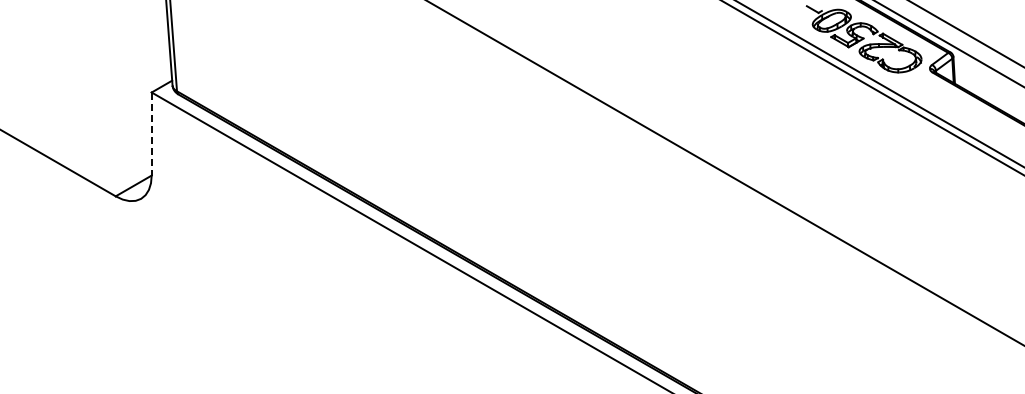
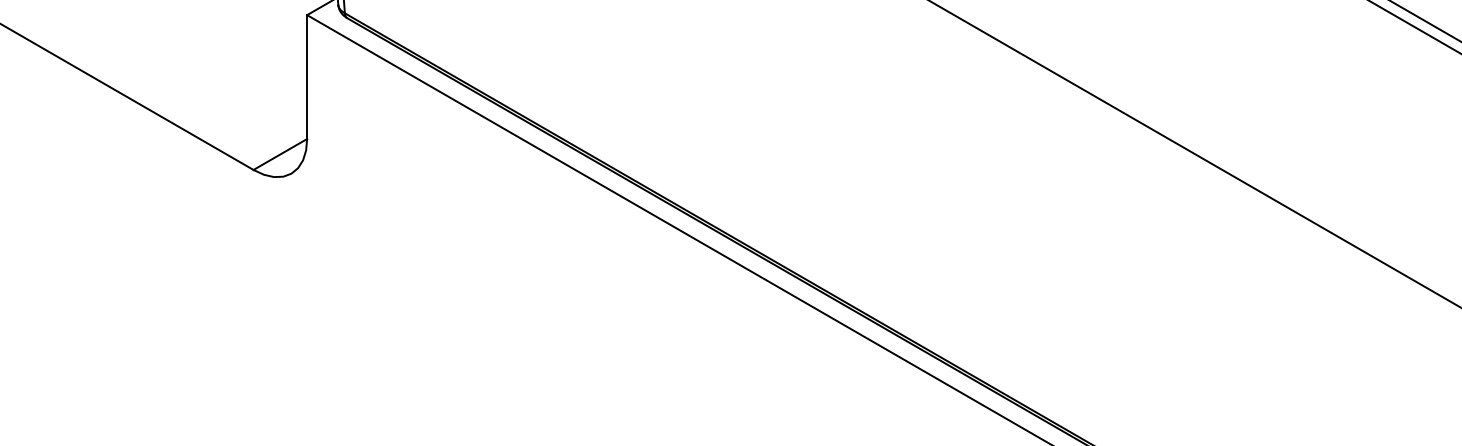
line: (151, 134) -> (306, 77), dashed -> solid

